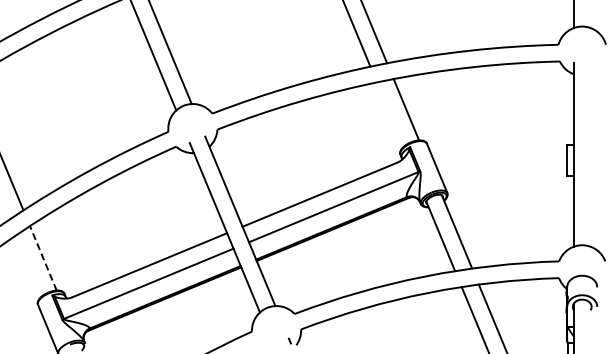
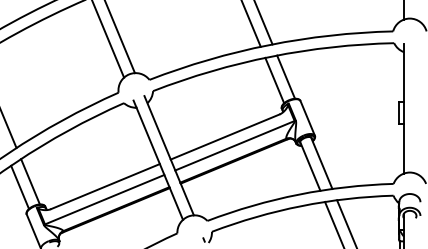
line: (389, 114) -> (274, 80), added
line: (43, 258) -> (30, 181), dashed -> solid
line: (28, 266) -> (20, 187), added

